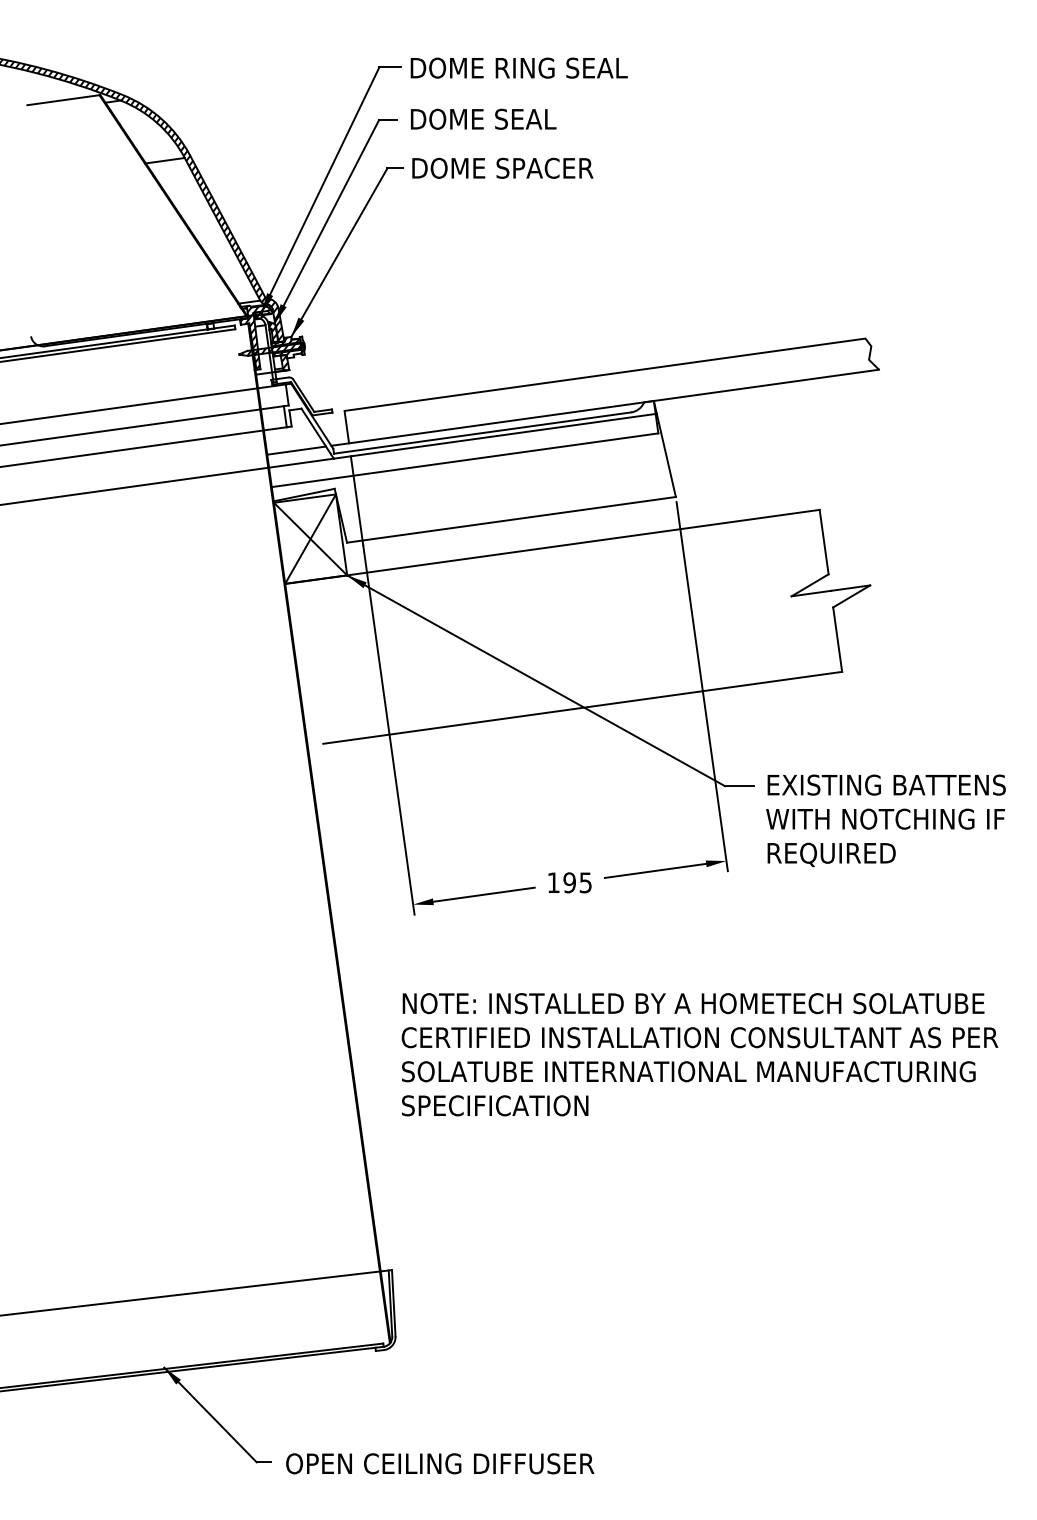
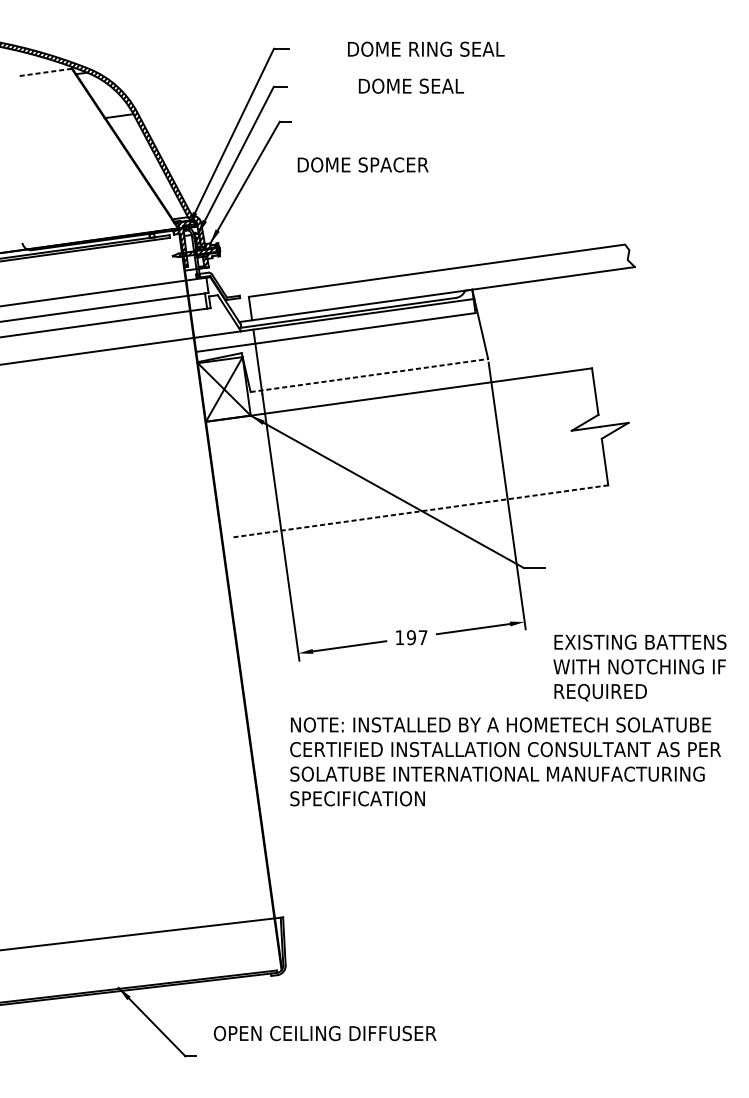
text: (518, 67) -> (425, 48), moved
line: (63, 100) -> (45, 72), solid -> dashed
text: (483, 118) -> (411, 85), moved
text: (502, 167) -> (362, 164), moved
line: (296, 450) -> (214, 325), removed
line: (511, 519) -> (369, 375), solid -> dashed
line: (582, 707) -> (420, 511), solid -> dashed
text: (885, 820) -> (639, 667), moved
text: (585, 882) -> (422, 637), 195 -> 197
text: (440, 1463) -> (325, 1033), moved

